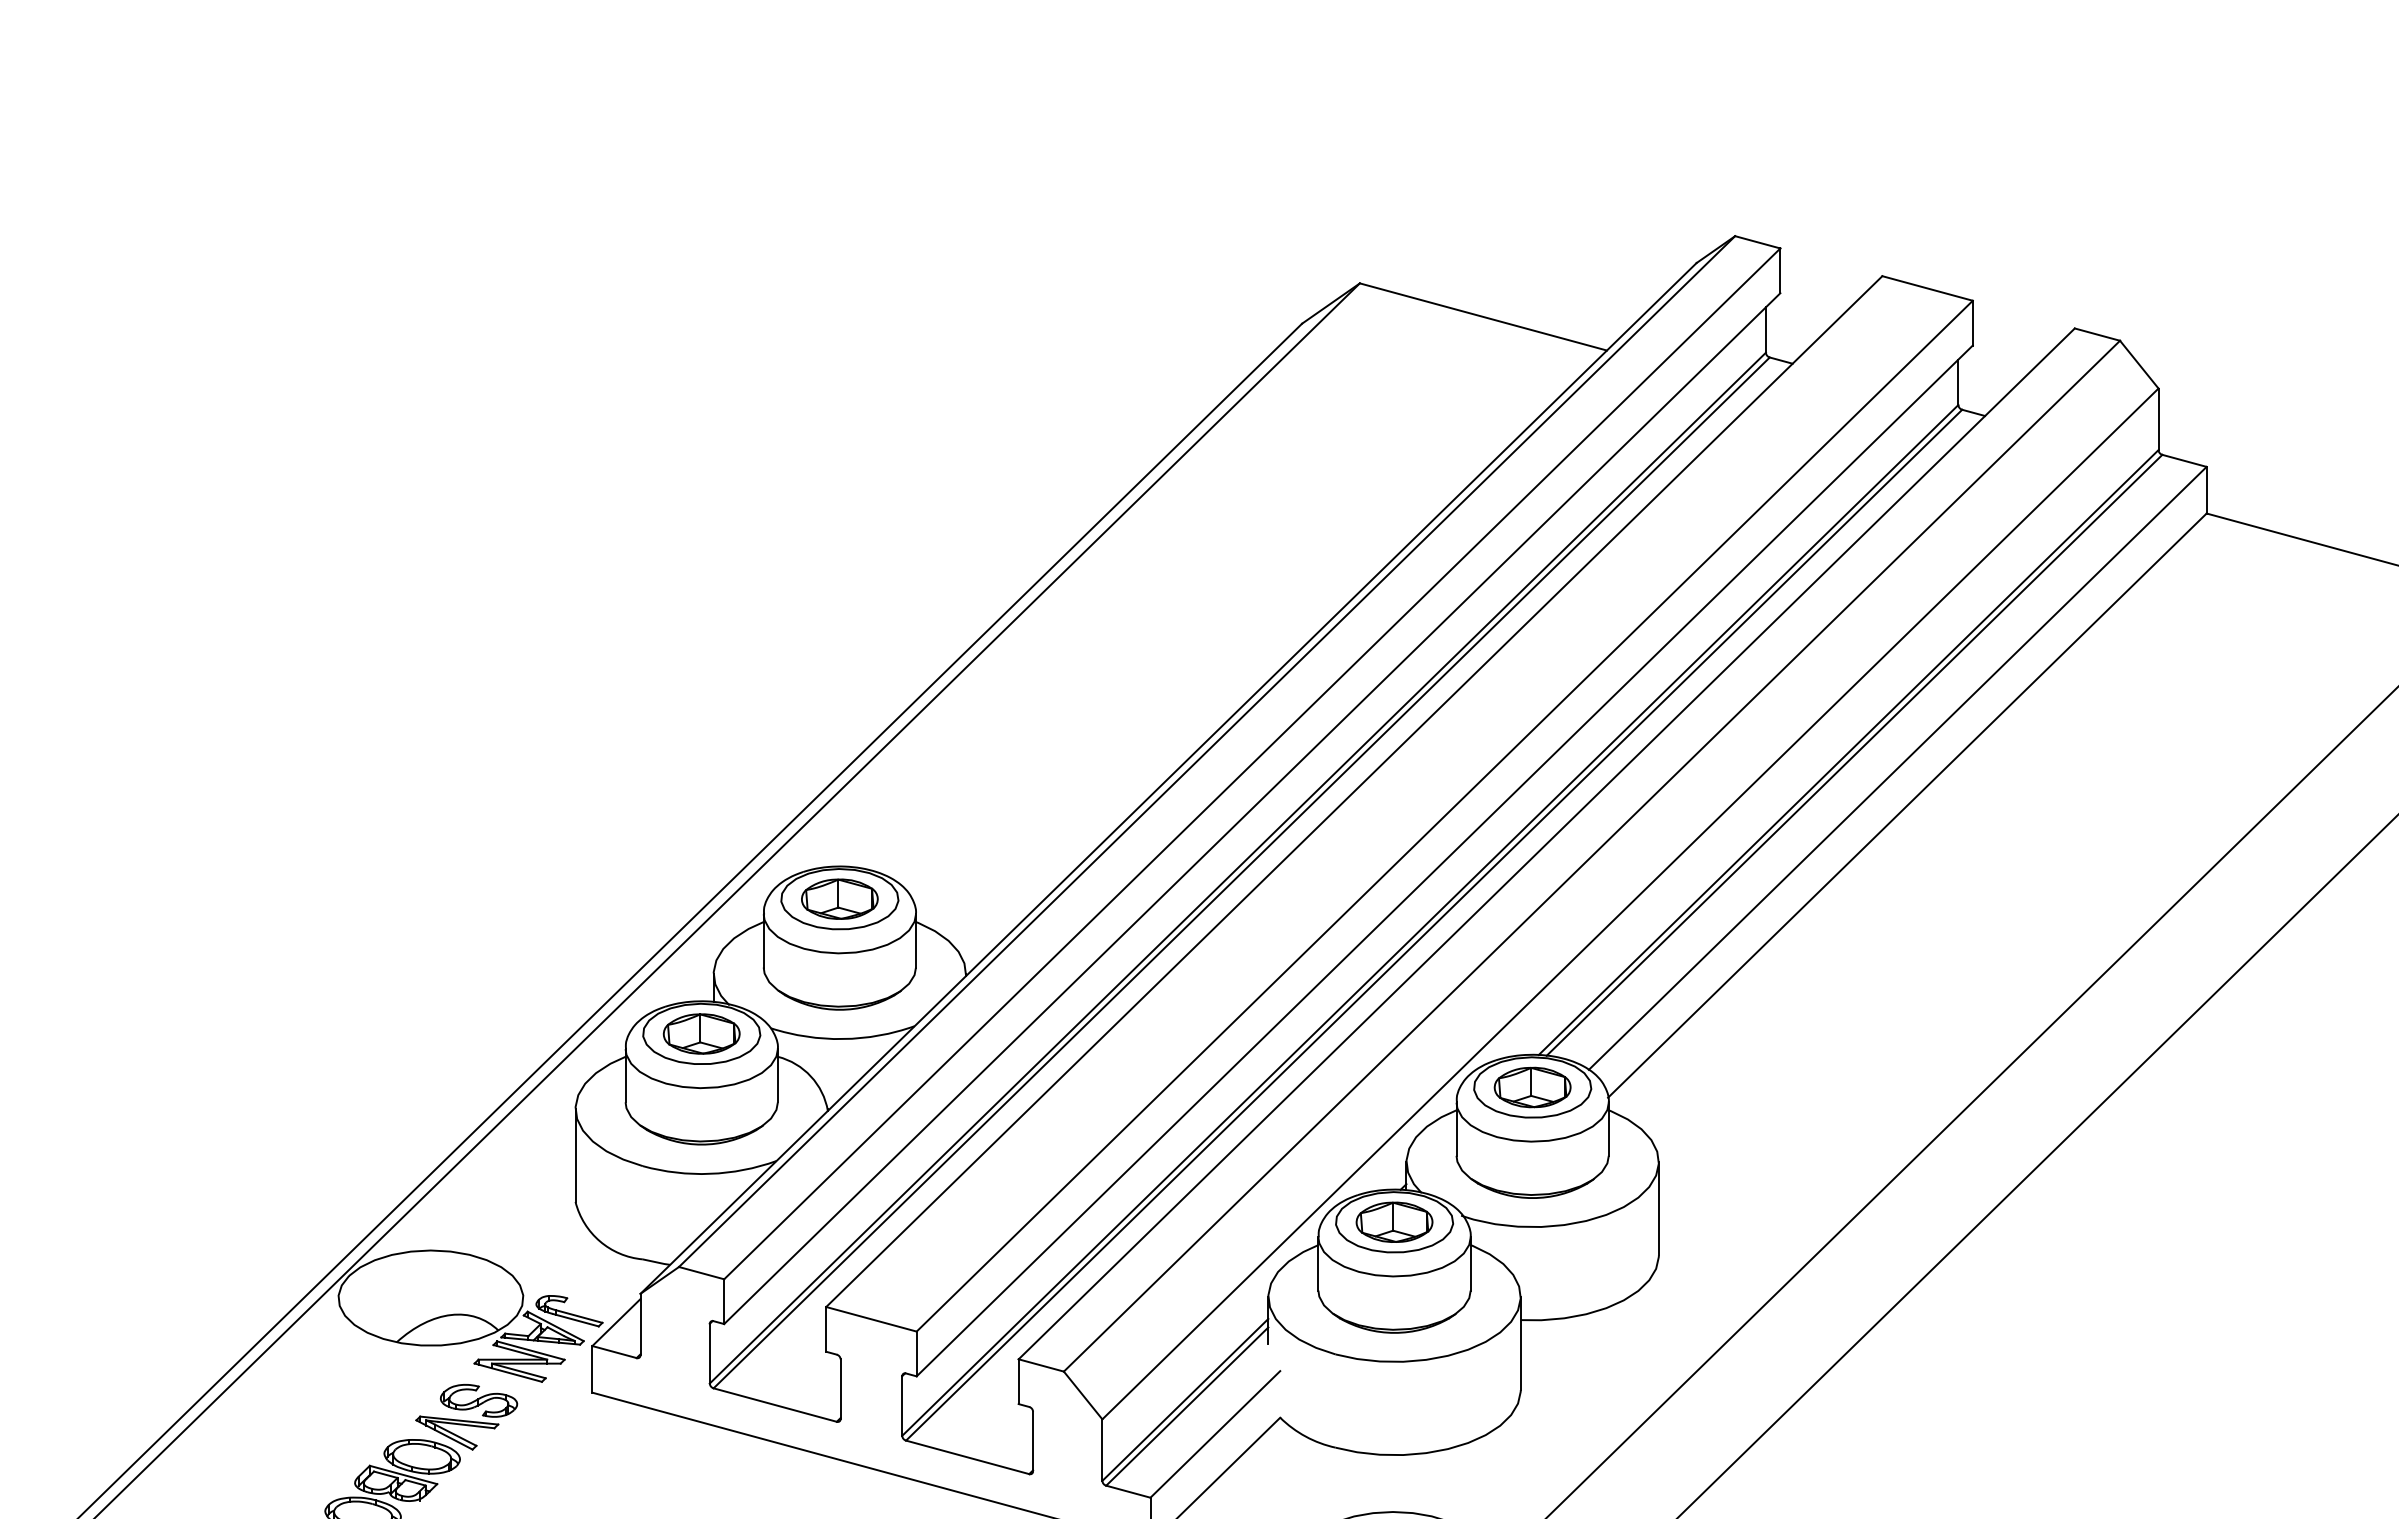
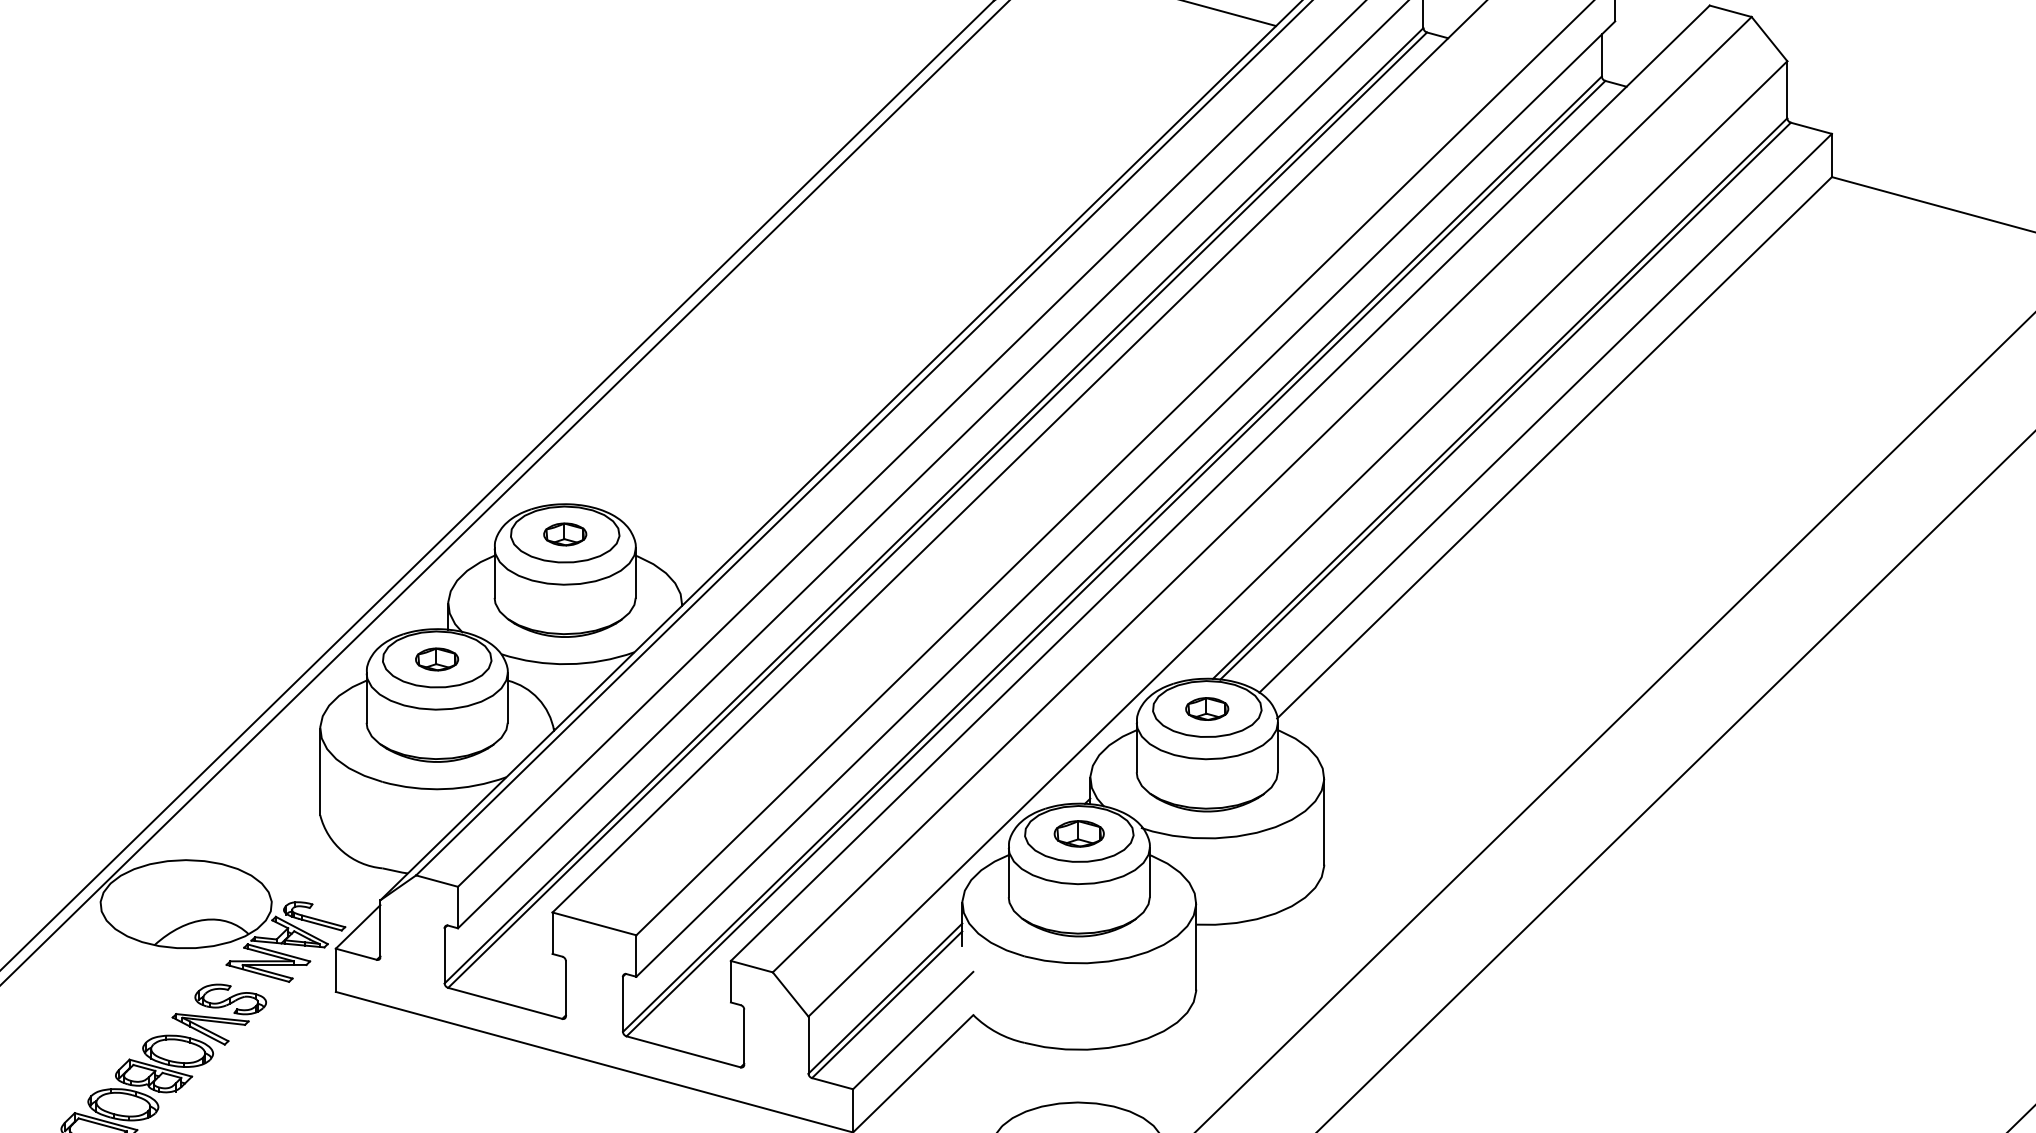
part: (839, 898) -> (564, 533), size x0.6
part: (701, 1033) -> (436, 659), size x0.6
part: (1532, 1087) -> (1207, 709), size x0.6
part: (1394, 1221) -> (1079, 833), size x0.7

